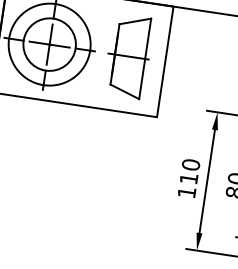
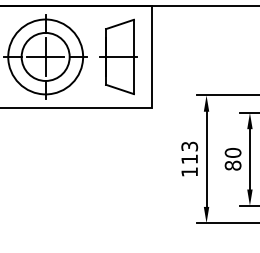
text: (190, 164) -> (189, 146), 110 -> 113

